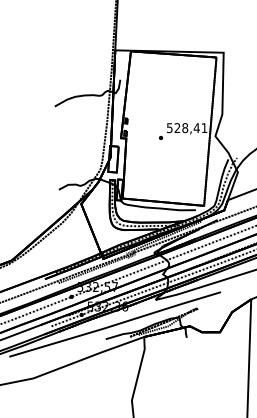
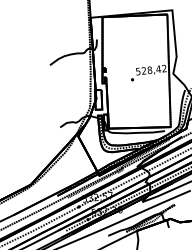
text: (204, 127) -> (164, 68), 528,41 -> 528,42

